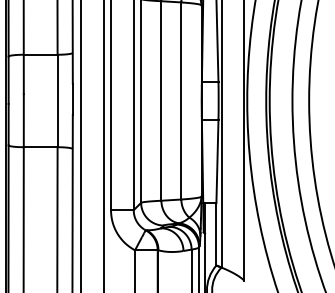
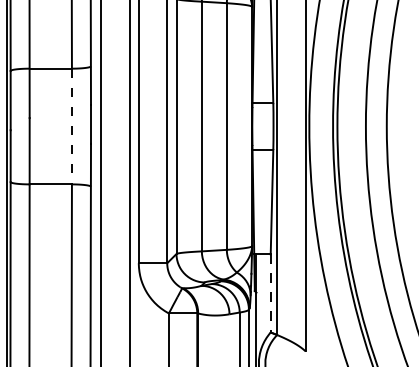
line: (57, 101) -> (71, 127), solid -> dashed
line: (216, 234) -> (270, 293), solid -> dashed

